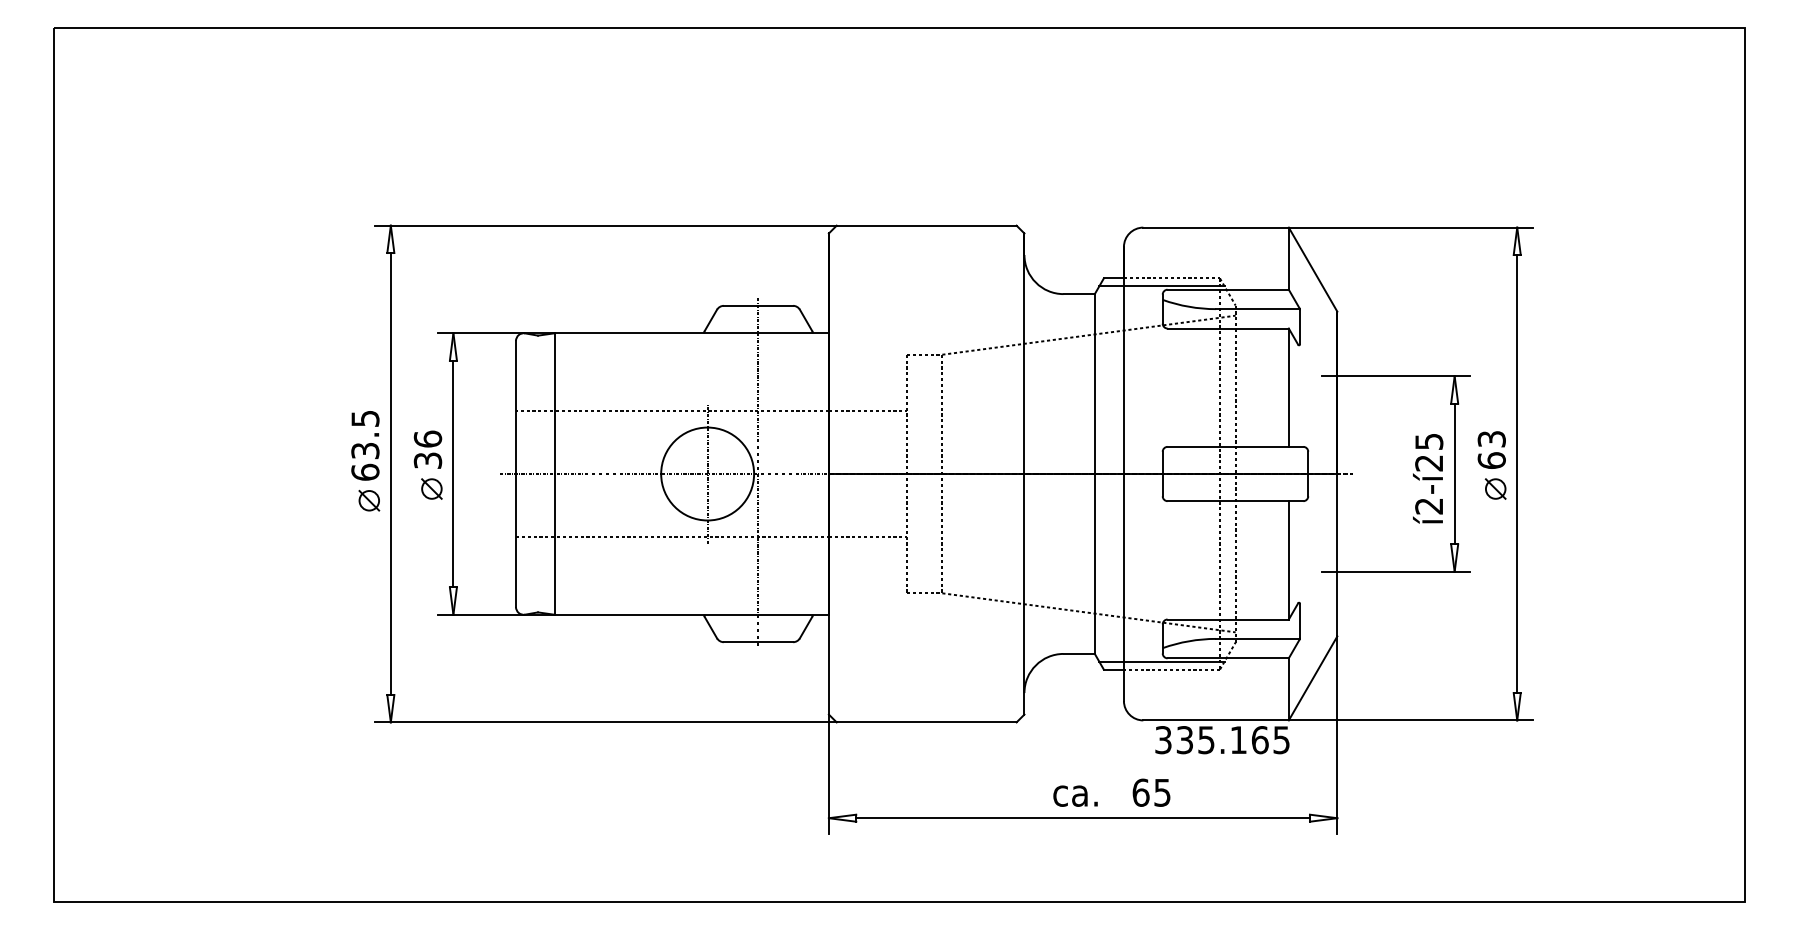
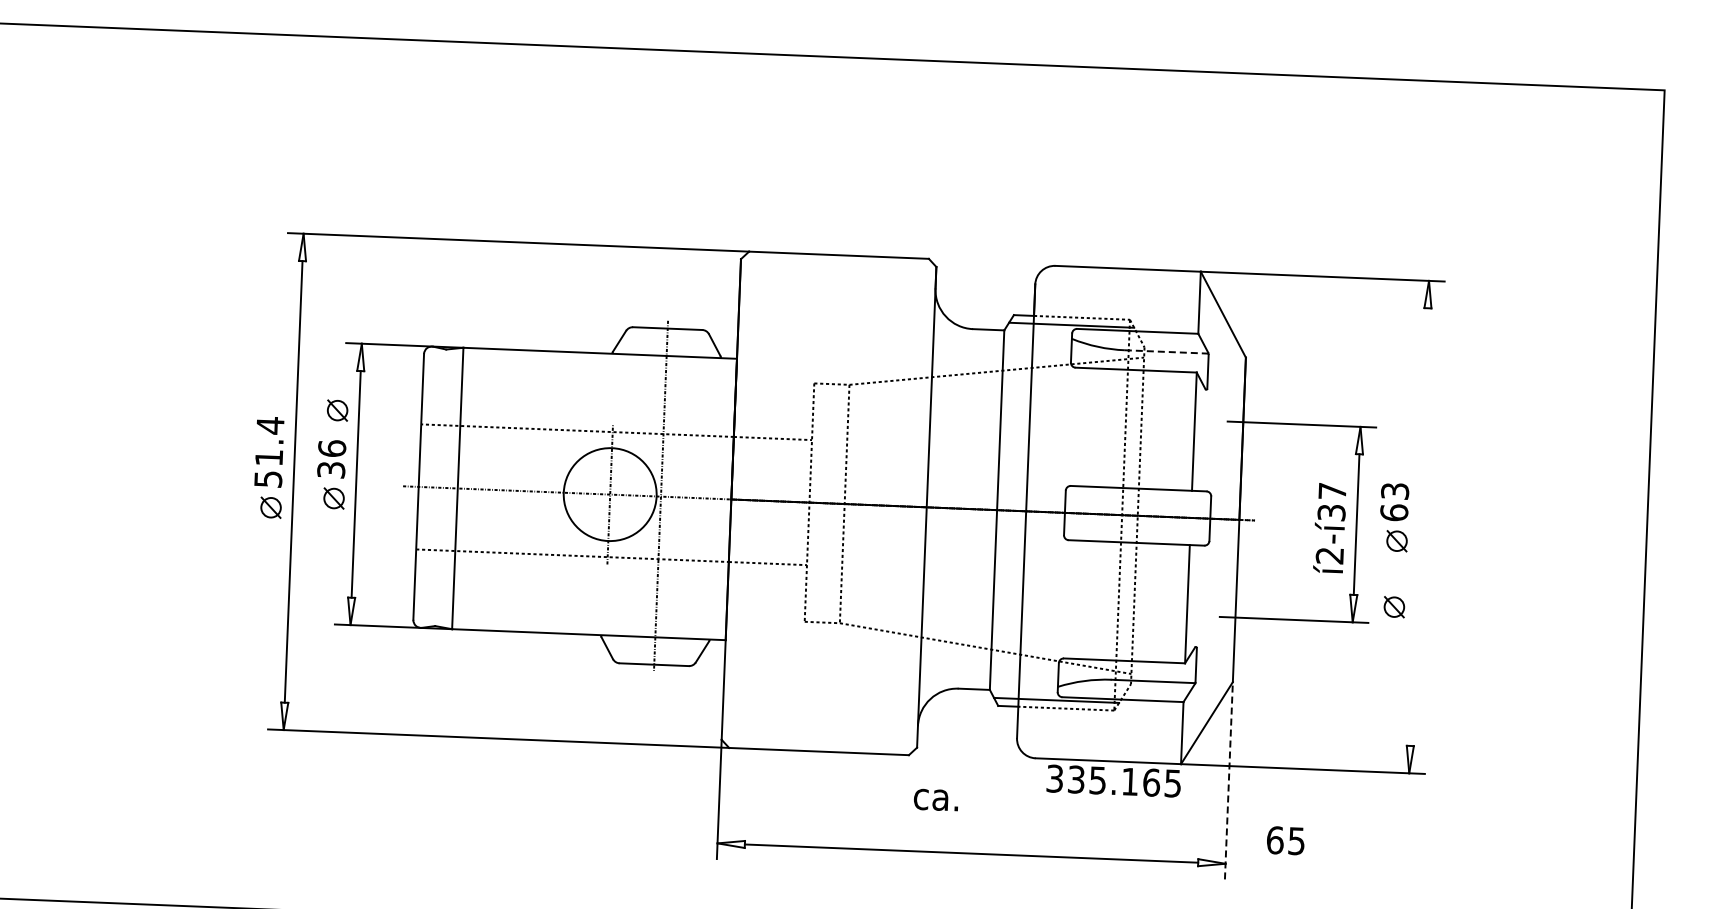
line: (1258, 309) -> (1167, 352), solid -> dashed
part: (431, 400) -> (337, 410), added
text: (365, 444) -> (269, 451), 63.5 -> 51.4
text: (1429, 452) -> (1332, 502), í2-í25 -> í2-í37
line: (1517, 474) -> (1419, 527), removed
part: (1495, 554) -> (1394, 606), added
line: (1337, 735) -> (1229, 781), solid -> dashed
text: (1151, 792) -> (1285, 840), moved
text: (1075, 795) -> (936, 799), moved

